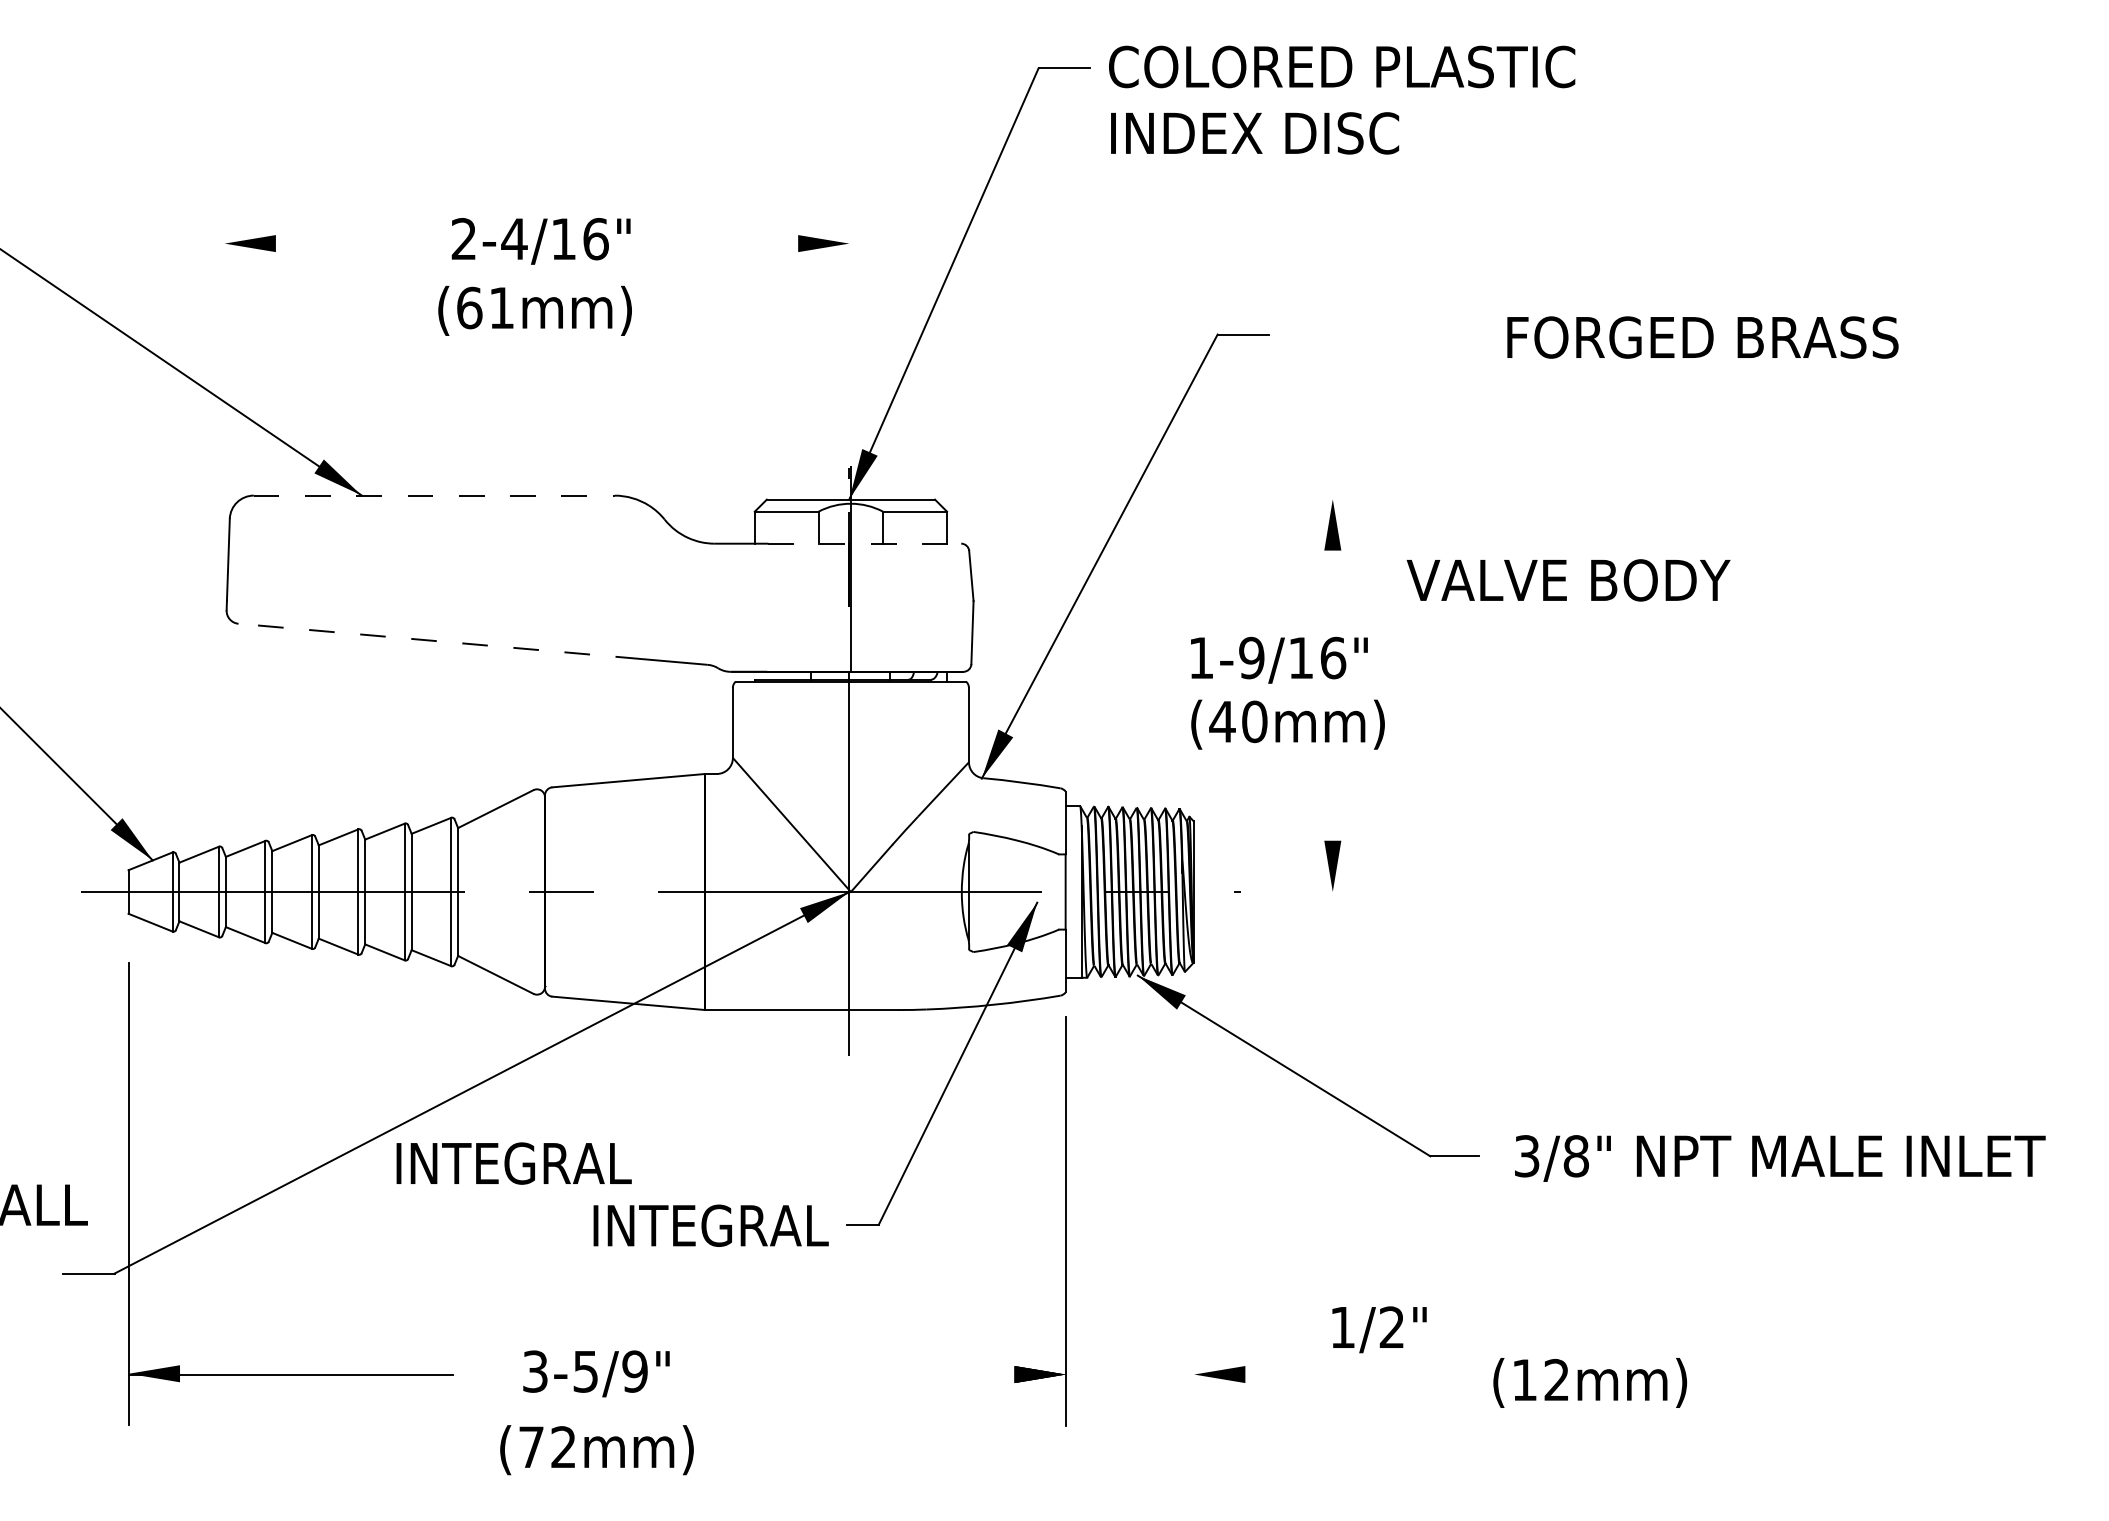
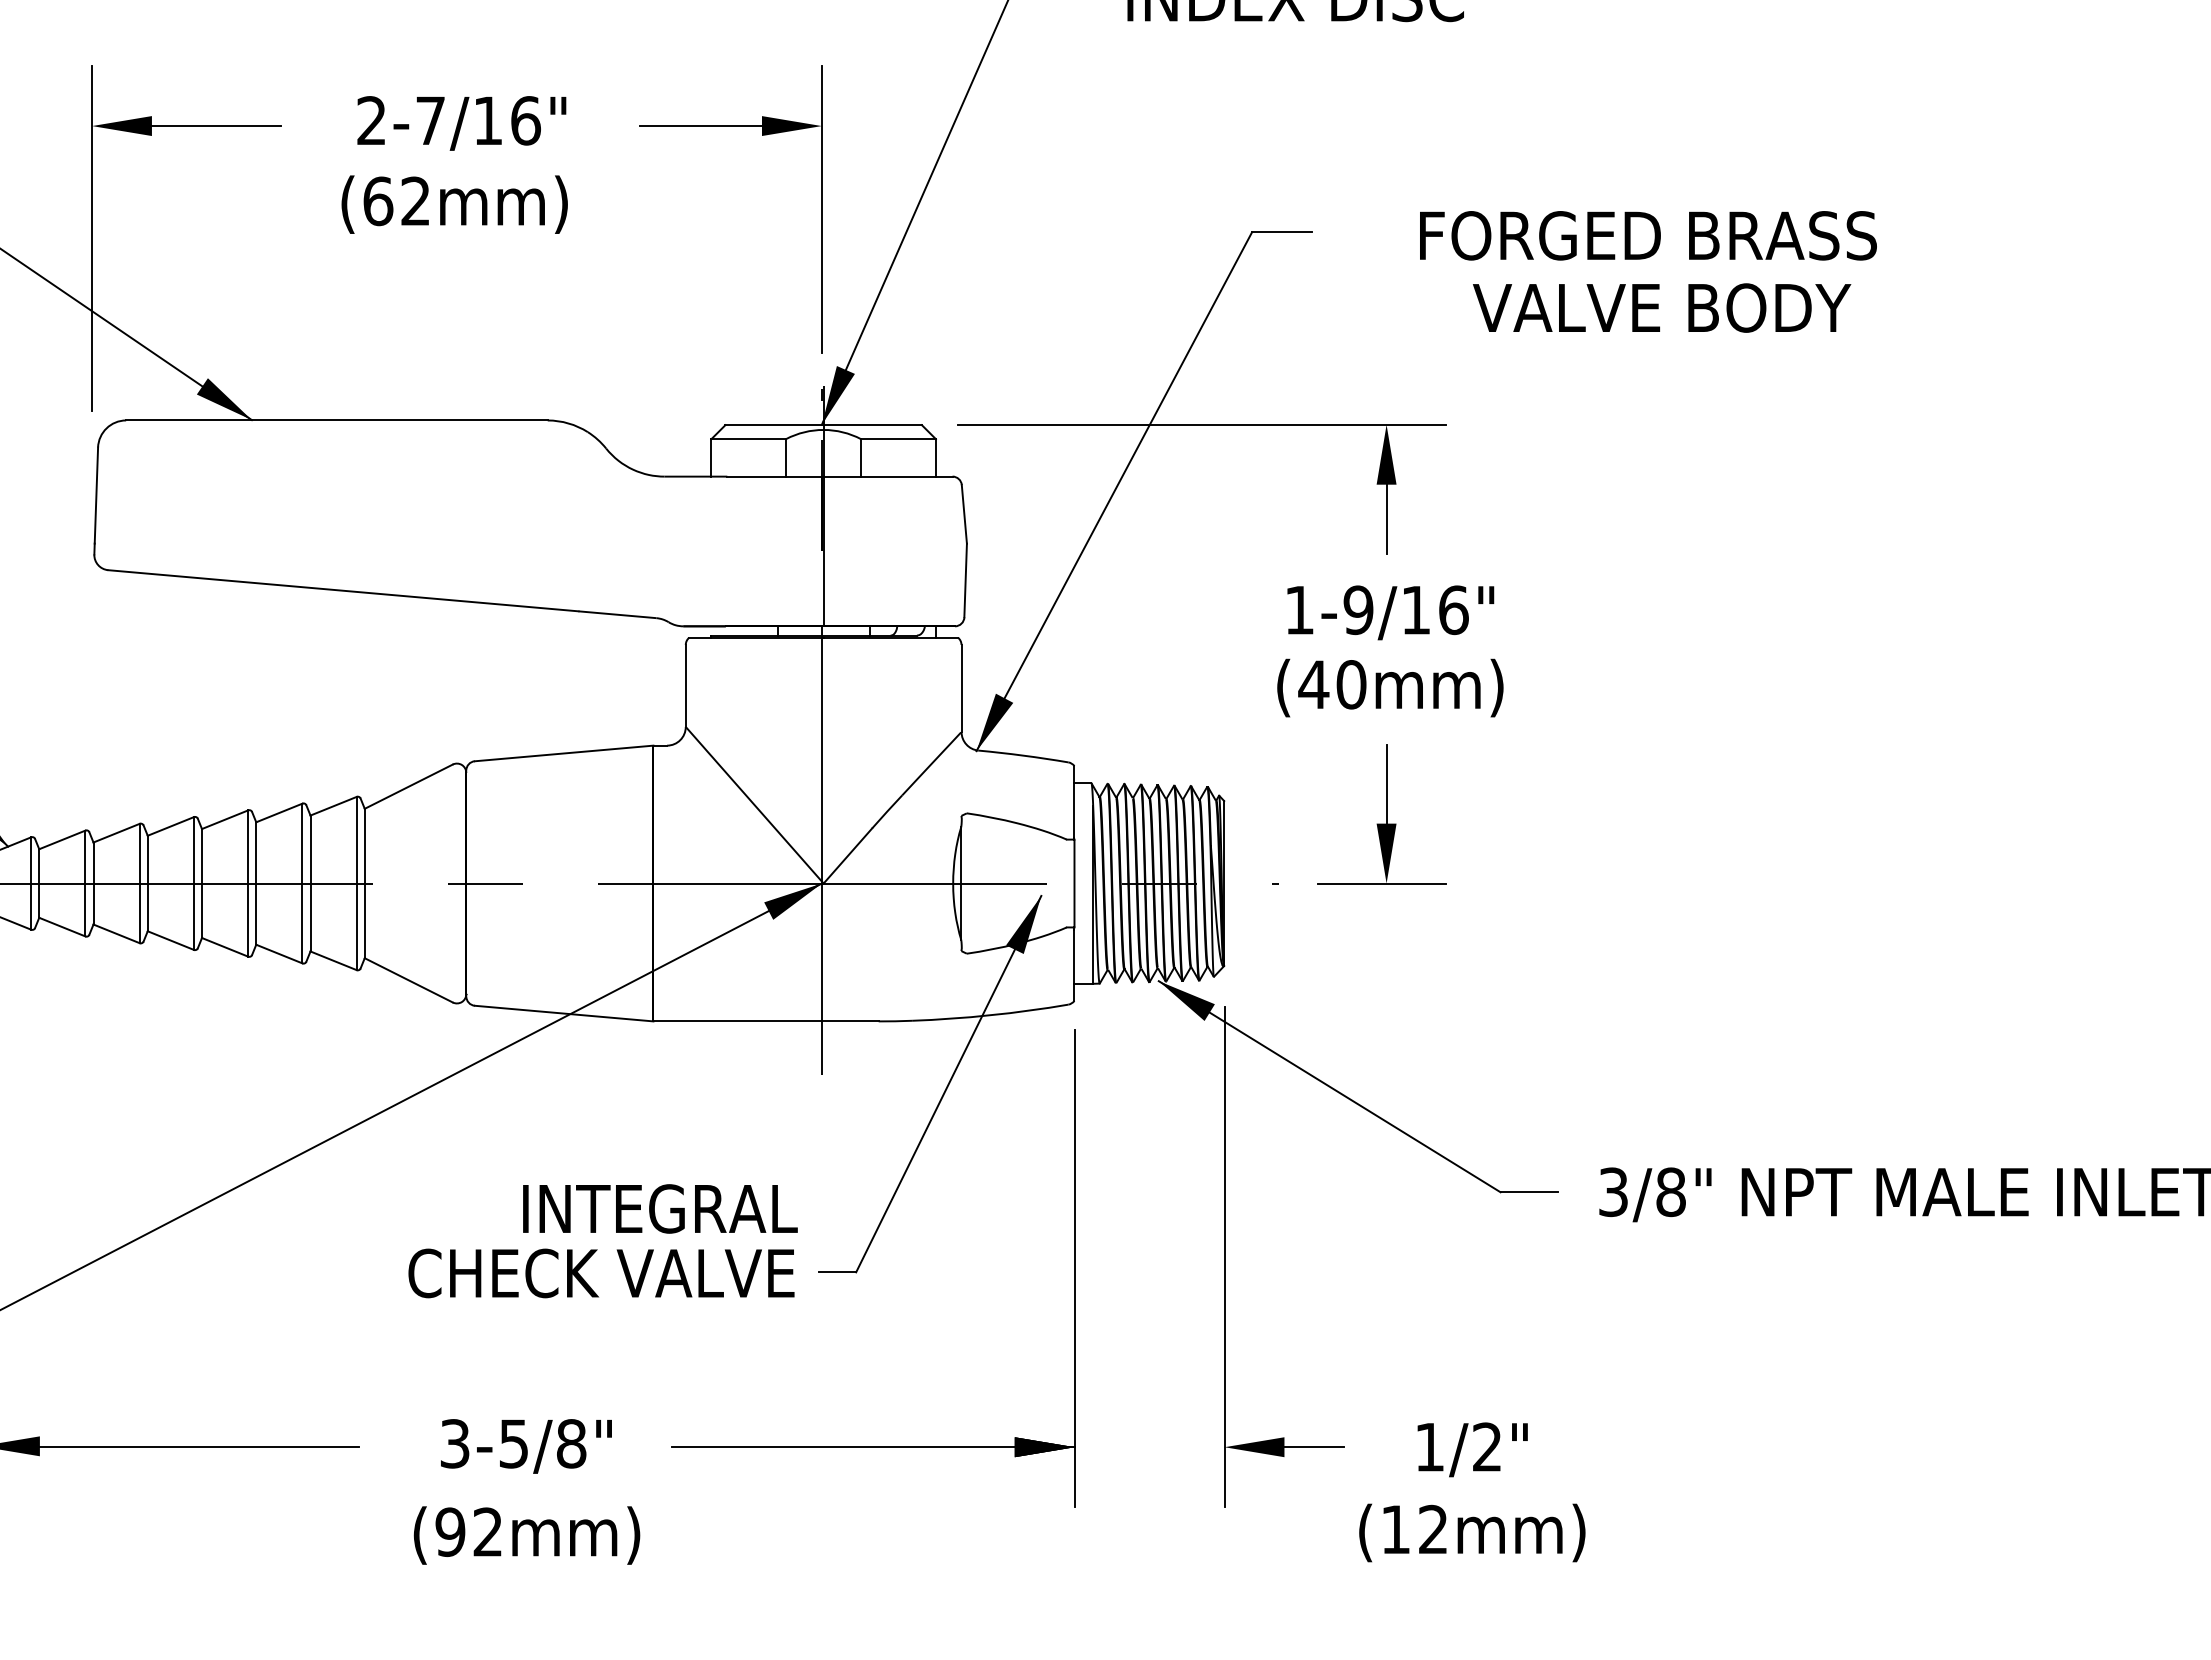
text: (514, 238) -> (430, 120), 2-4/16" -> 2-7/16"
line: (330, 243) -> (215, 125), added
line: (745, 243) -> (700, 125), added
text: (501, 307) -> (415, 200), (61mm) -> (62mm)
line: (849, 315) -> (821, 210), added
text: (1702, 337) -> (1647, 235), moved
line: (224, 339) -> (91, 238), added
line: (434, 495) -> (337, 420), dashed -> solid
line: (1174, 499) -> (1201, 424), added
line: (865, 543) -> (840, 476), dashed -> solid
line: (1332, 579) -> (1386, 518), added
text: (1568, 580) -> (1661, 308), moved
line: (439, 641) -> (343, 590), dashed -> solid
text: (1279, 659) -> (1390, 611), moved
text: (1287, 724) -> (1389, 687), moved
line: (1332, 806) -> (1386, 783), added
line: (1328, 892) -> (1381, 884), added
text: (513, 1163) -> (659, 1208), moved
line: (1194, 1211) -> (1225, 1256), added
text: (661, 1225) -> (602, 1273), INTEGRAL -> CHECK VALVE
text: (1379, 1329) -> (1472, 1449), moved
text: (634, 1371) -> (570, 1443), 3-5/9" -> 3-5/8"
line: (892, 1374) -> (872, 1447), added
line: (1270, 1374) -> (1313, 1447), added
text: (1590, 1382) -> (1472, 1532), moved
text: (531, 1447) -> (450, 1532), (72mm) -> (92mm)

